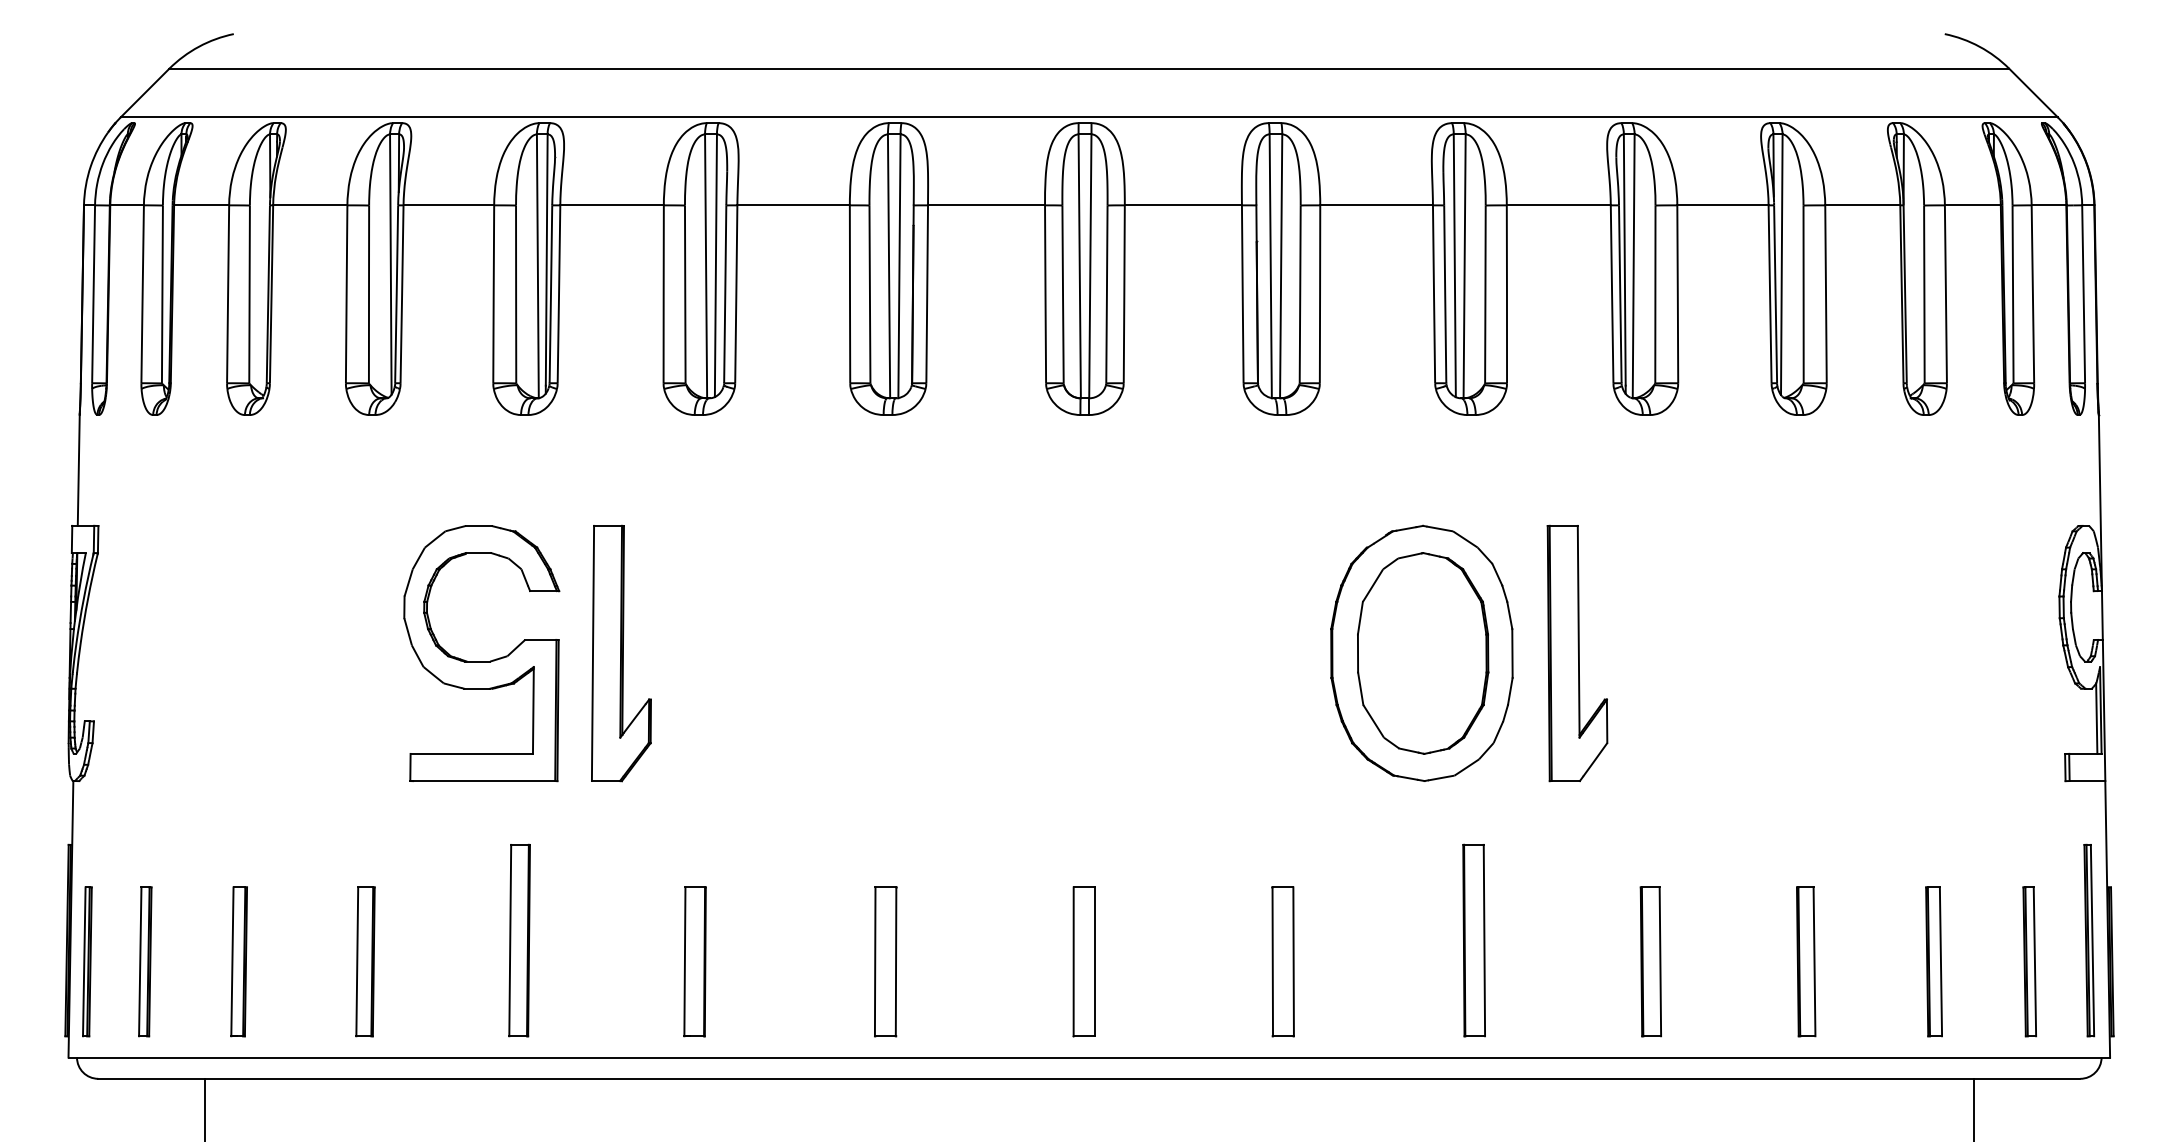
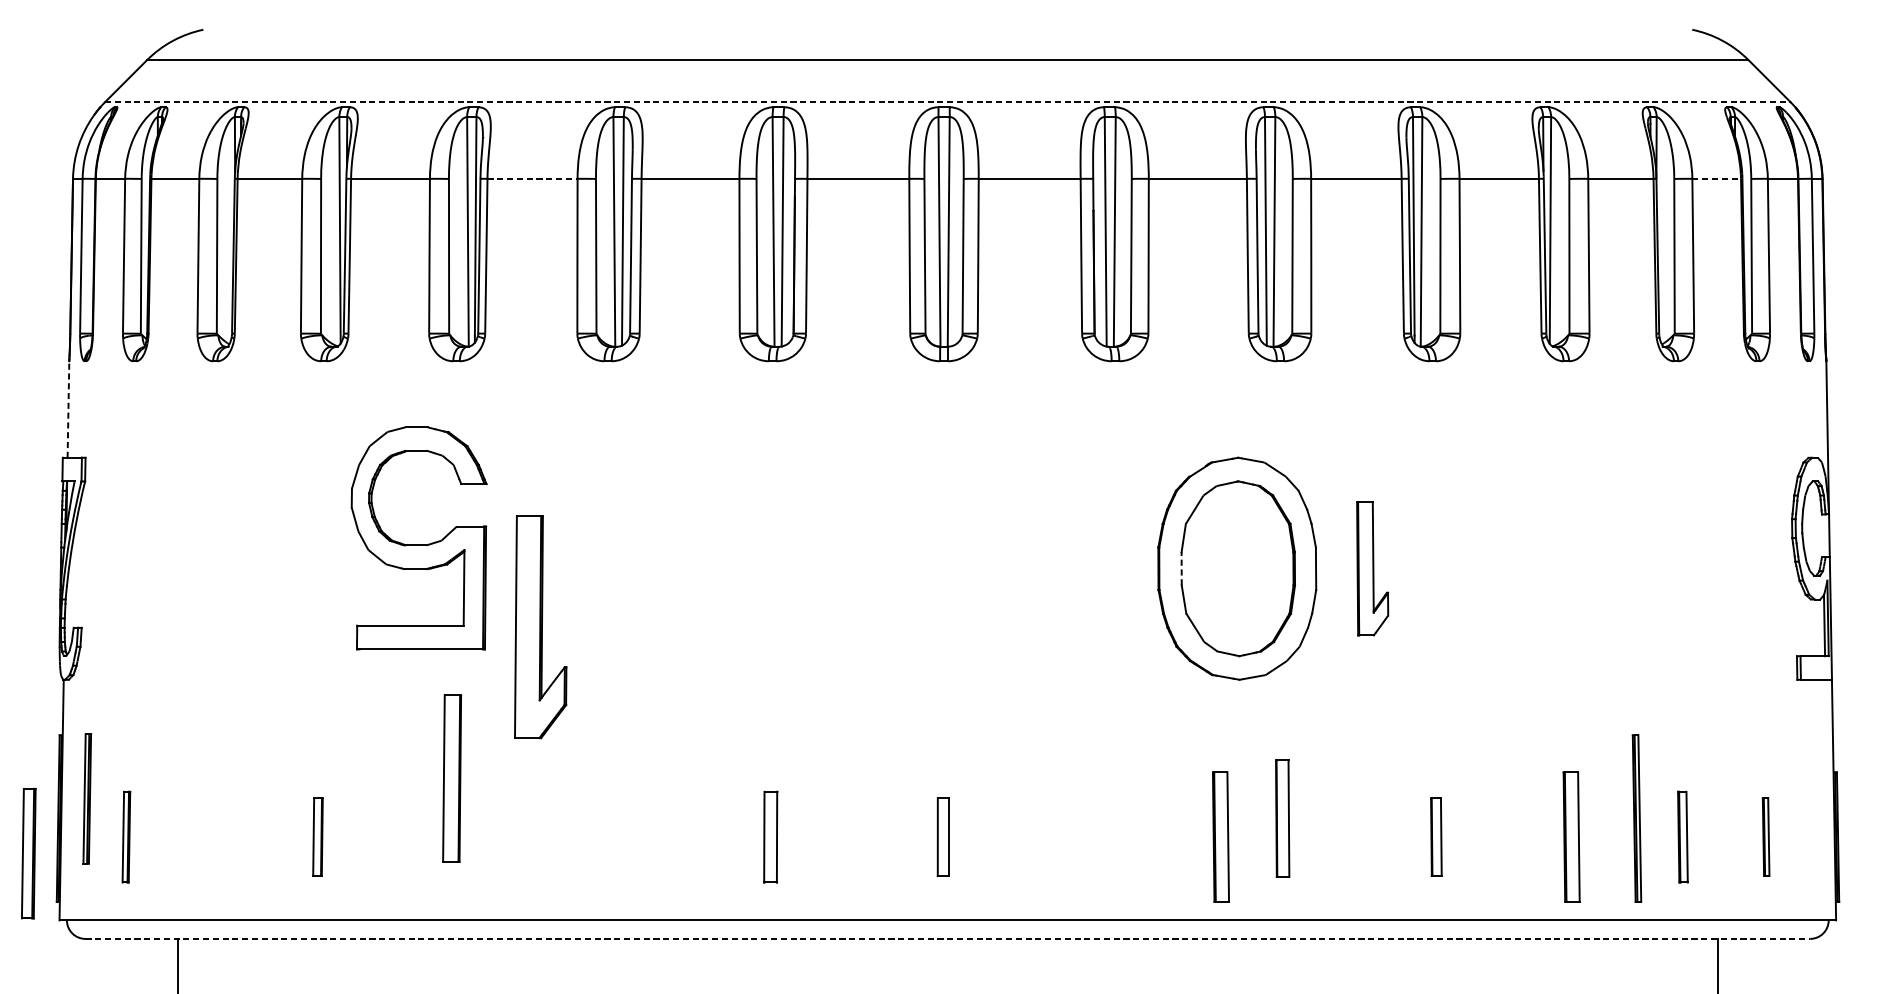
line: (1089, 117) -> (948, 102), solid -> dashed
line: (612, 205) -> (532, 178), solid -> dashed
line: (1972, 205) -> (1716, 178), solid -> dashed
line: (78, 470) -> (68, 409), solid -> dashed
part: (621, 653) -> (540, 627), moved
line: (1358, 653) -> (1182, 568), solid -> dashed
part: (1577, 653) -> (1372, 568), size x0.6
part: (481, 661) -> (418, 545), moved
part: (519, 940) -> (451, 778), moved
part: (1473, 940) -> (1282, 818), size x0.7
part: (2089, 940) -> (1637, 818), moved
part: (87, 961) -> (87, 798), moved
part: (145, 961) -> (126, 836), size x0.7
part: (238, 961) -> (28, 853), moved
part: (365, 961) -> (317, 836), size x0.6
part: (694, 961) -> (604, 836), removed
part: (885, 961) -> (770, 836), size x0.7
part: (1083, 961) -> (942, 836), size x0.6
part: (1282, 961) -> (1115, 836), removed
part: (1403, 961) -> (1221, 836), added
part: (1650, 961) -> (1436, 836), size x0.6
part: (1933, 961) -> (1682, 836), size x0.7
part: (2029, 961) -> (1765, 836), size x0.6
line: (1089, 1078) -> (948, 938), solid -> dashed

